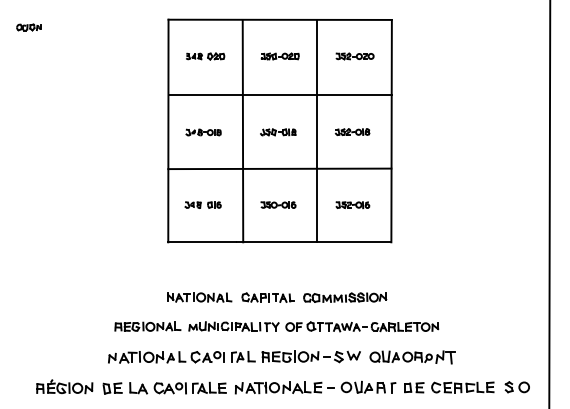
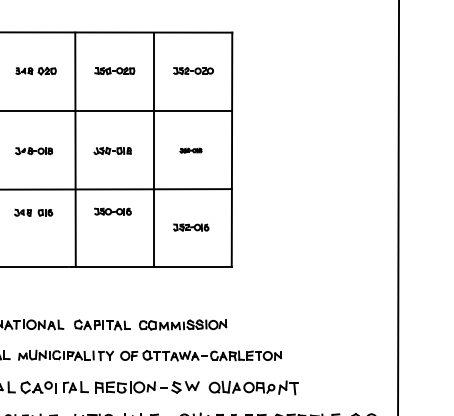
part: (352, 131) -> (190, 150), size x0.6
part: (202, 204) -> (32, 212), moved
part: (278, 204) -> (112, 211), moved

